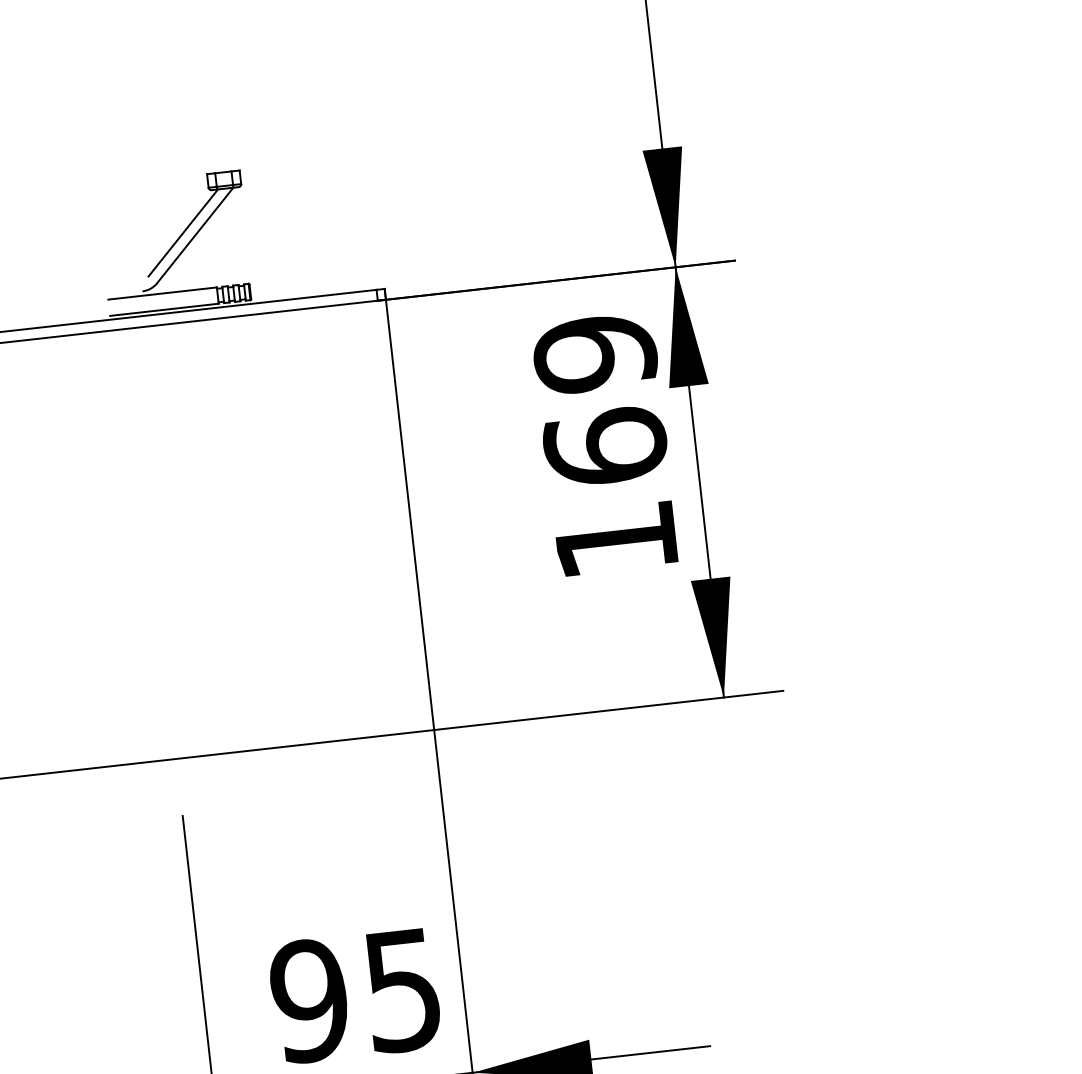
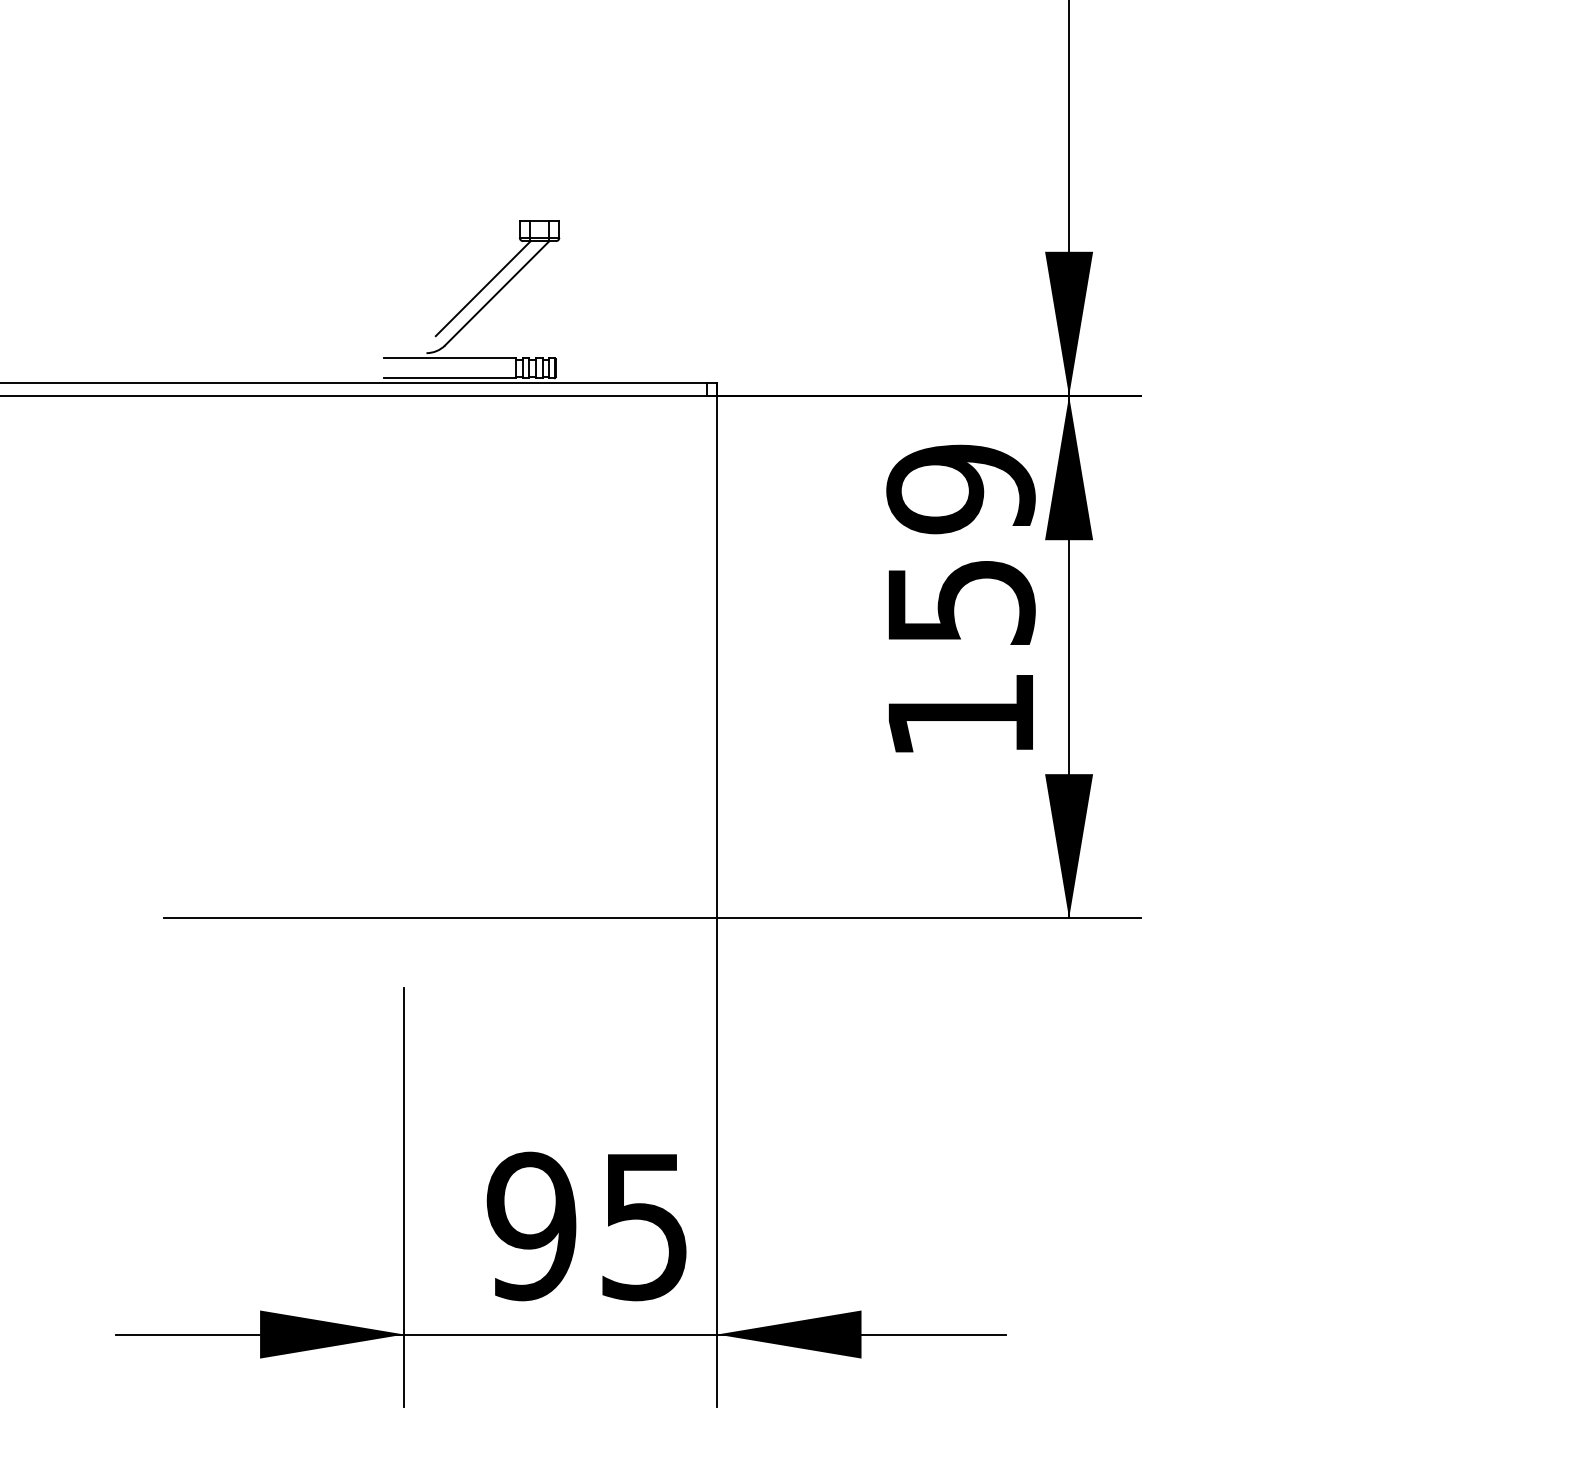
text: (605, 446) -> (960, 601), 169 -> 159

